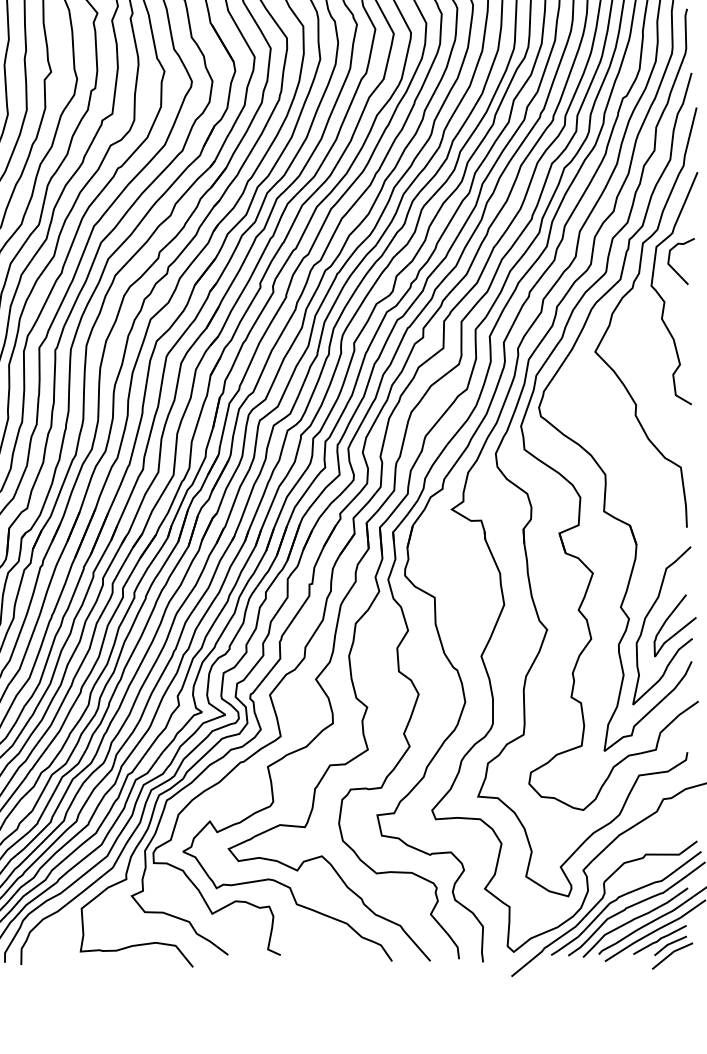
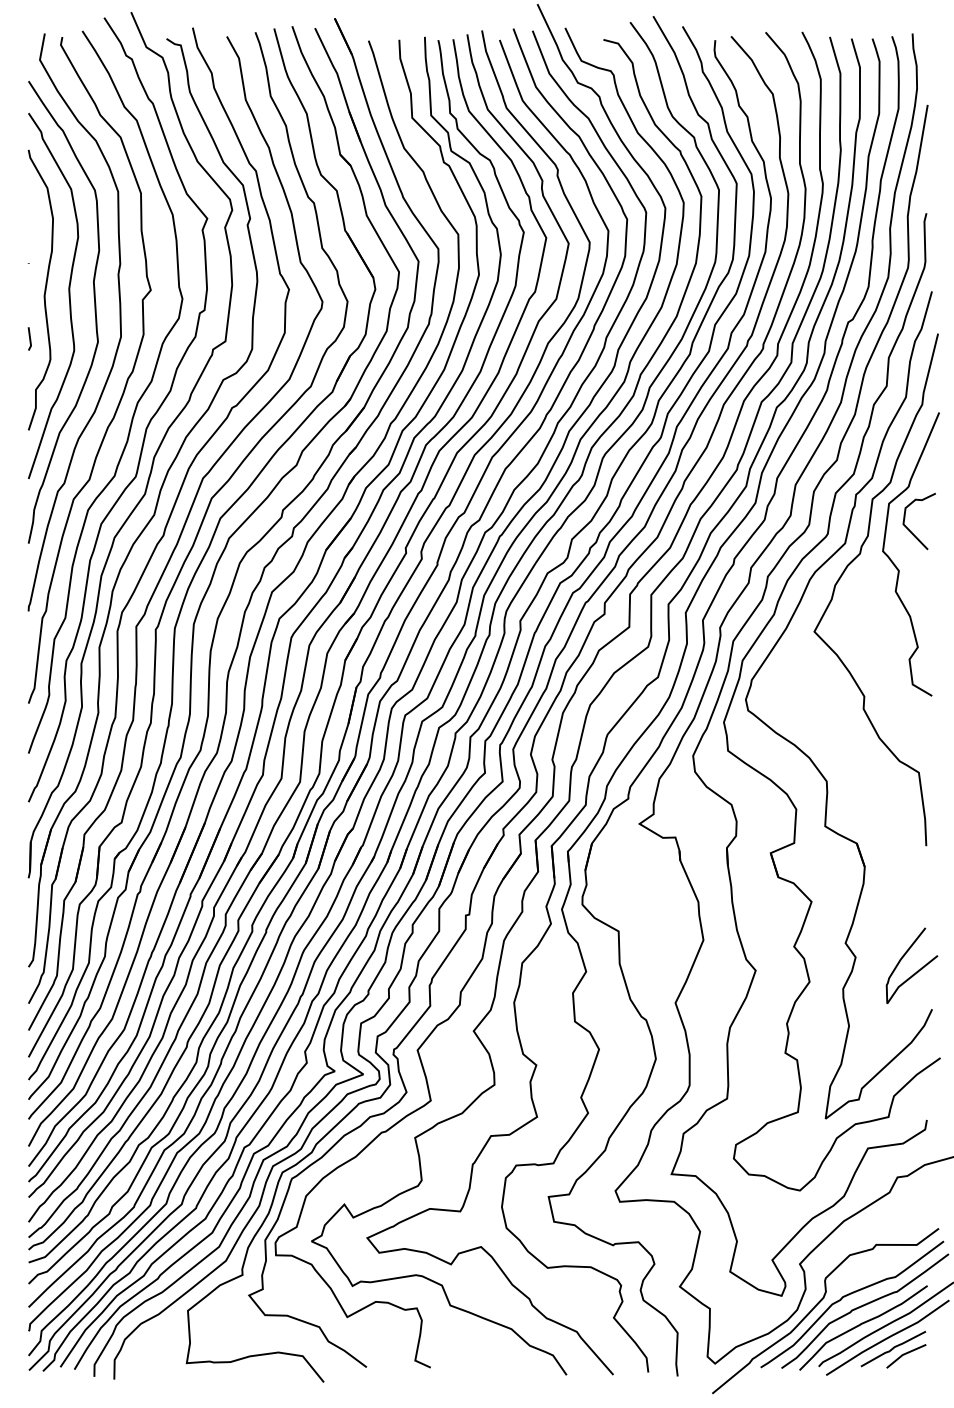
curve: (648, 614) -> (879, 952), removed
line: (671, 954) -> (907, 1366), removed

